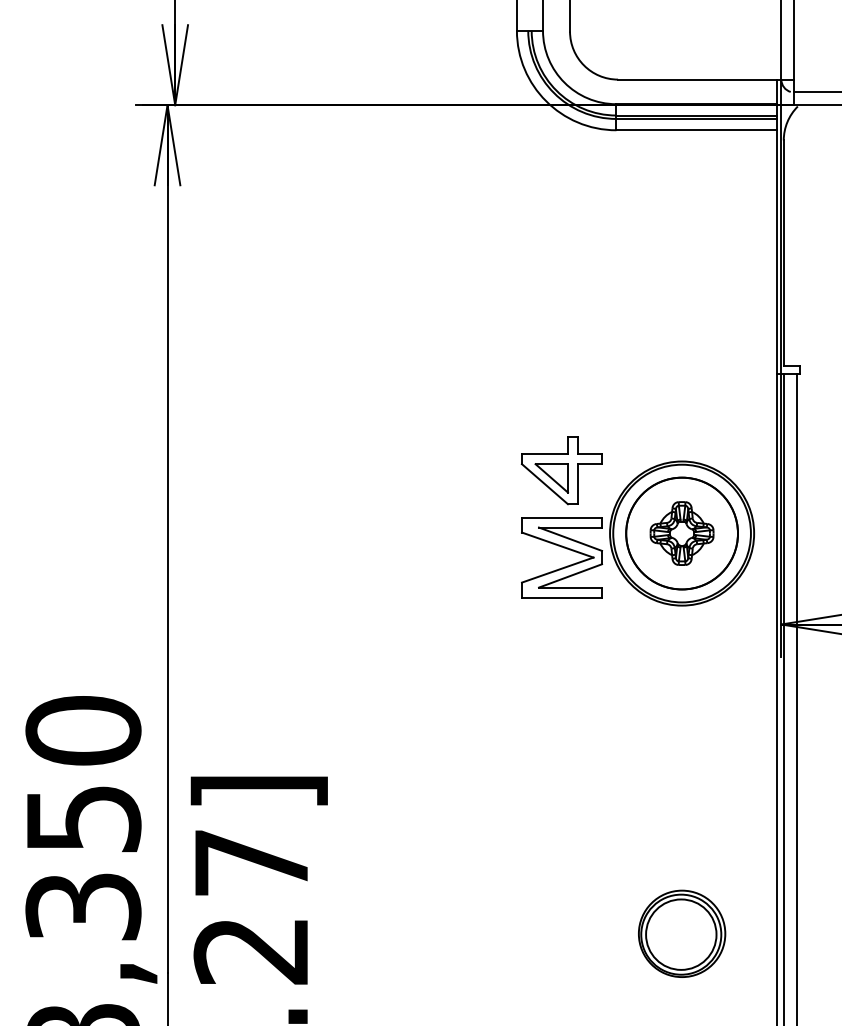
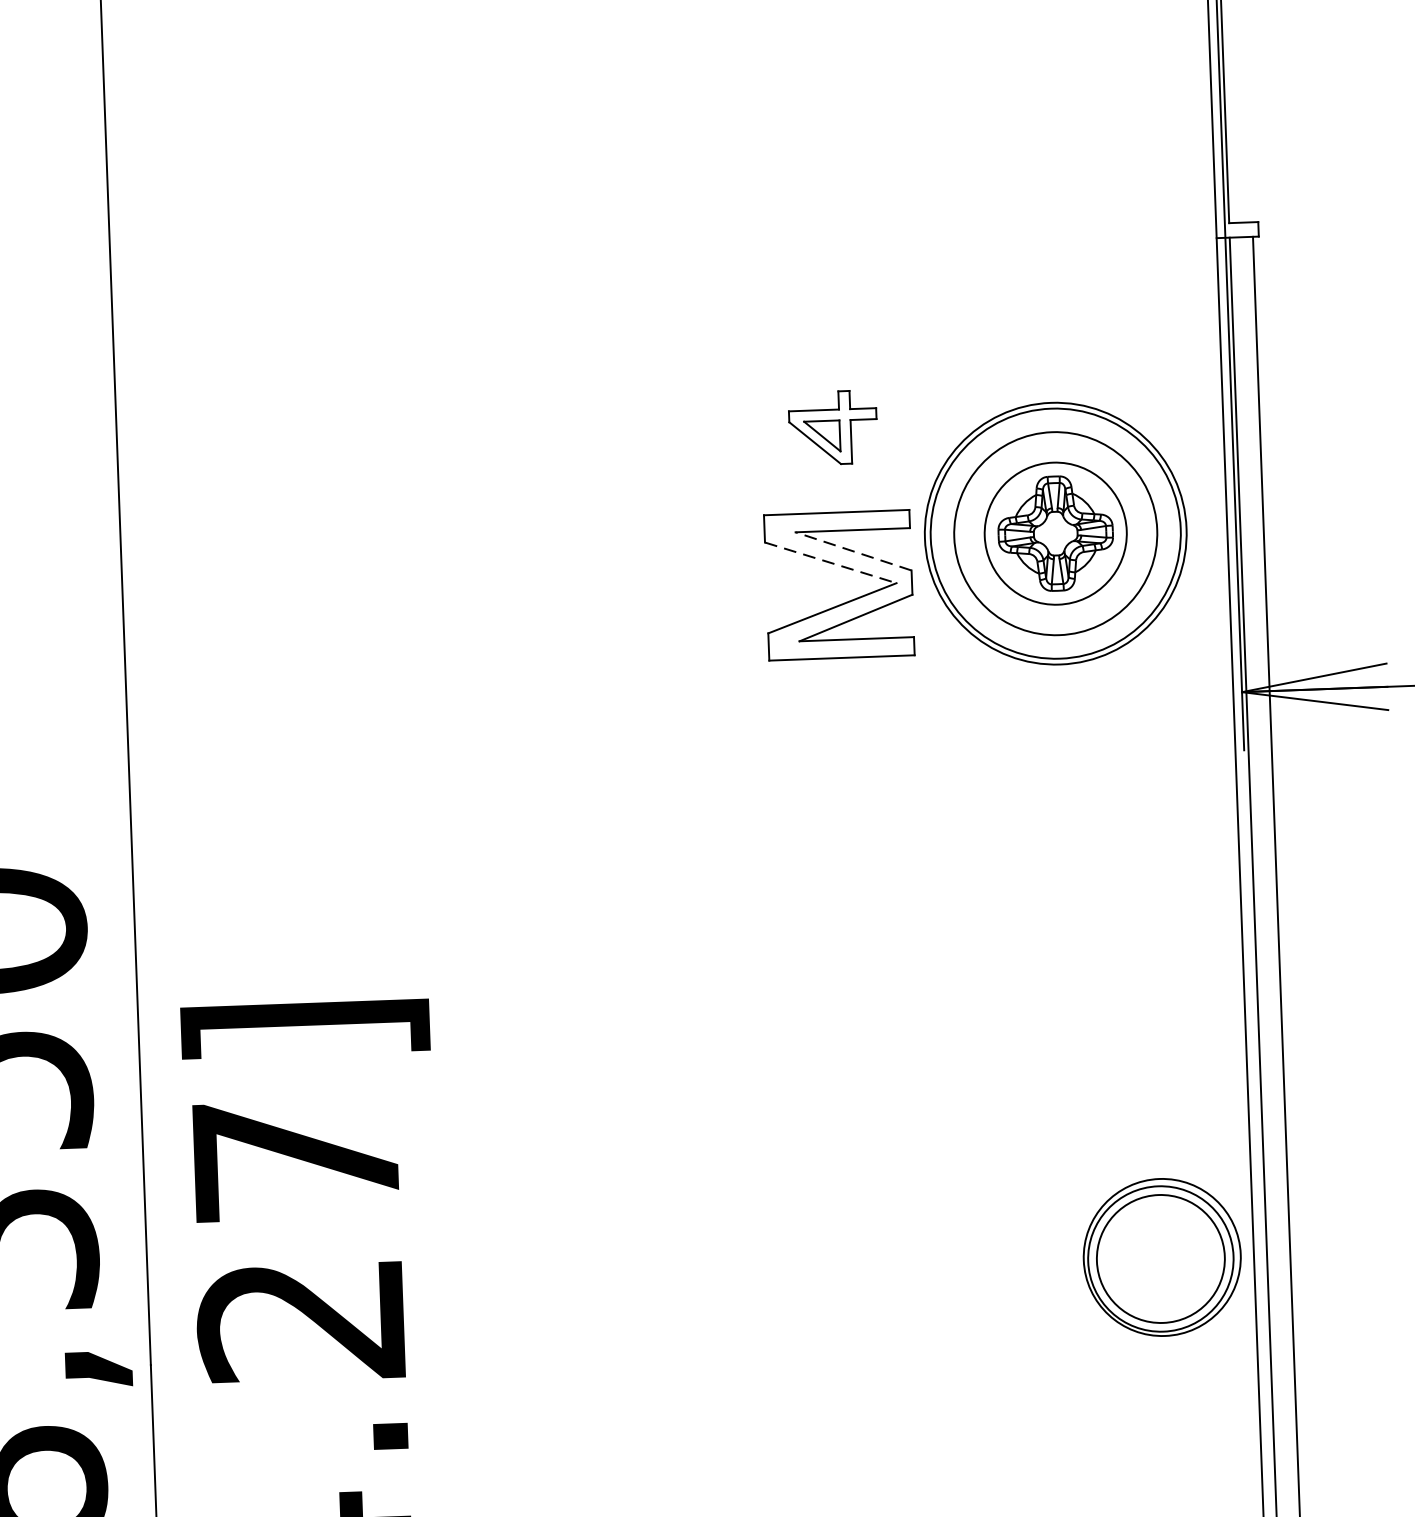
part: (561, 470) -> (832, 427), size x0.6
circle: (681, 533) -> (1054, 533), size x0.7
line: (570, 539) -> (853, 551), solid -> dashed
line: (557, 545) -> (830, 563), solid -> dashed
part: (682, 933) -> (1162, 1256), moved

